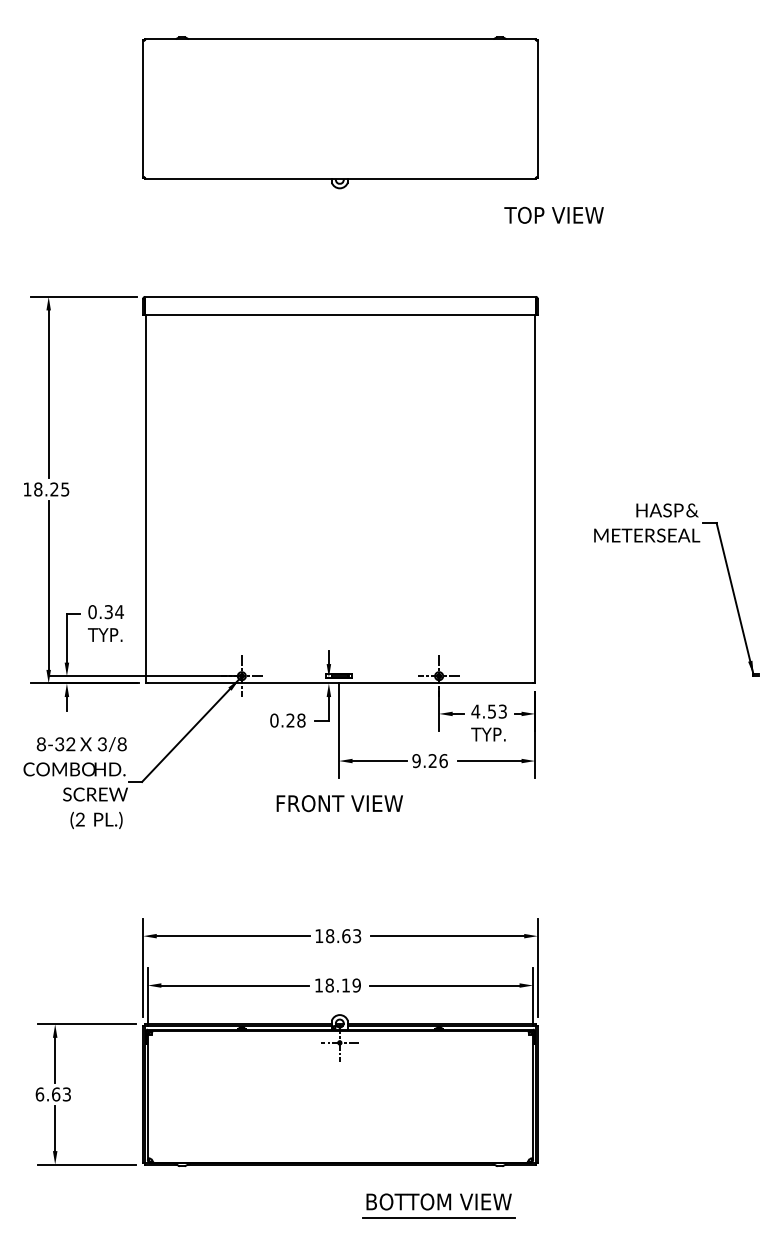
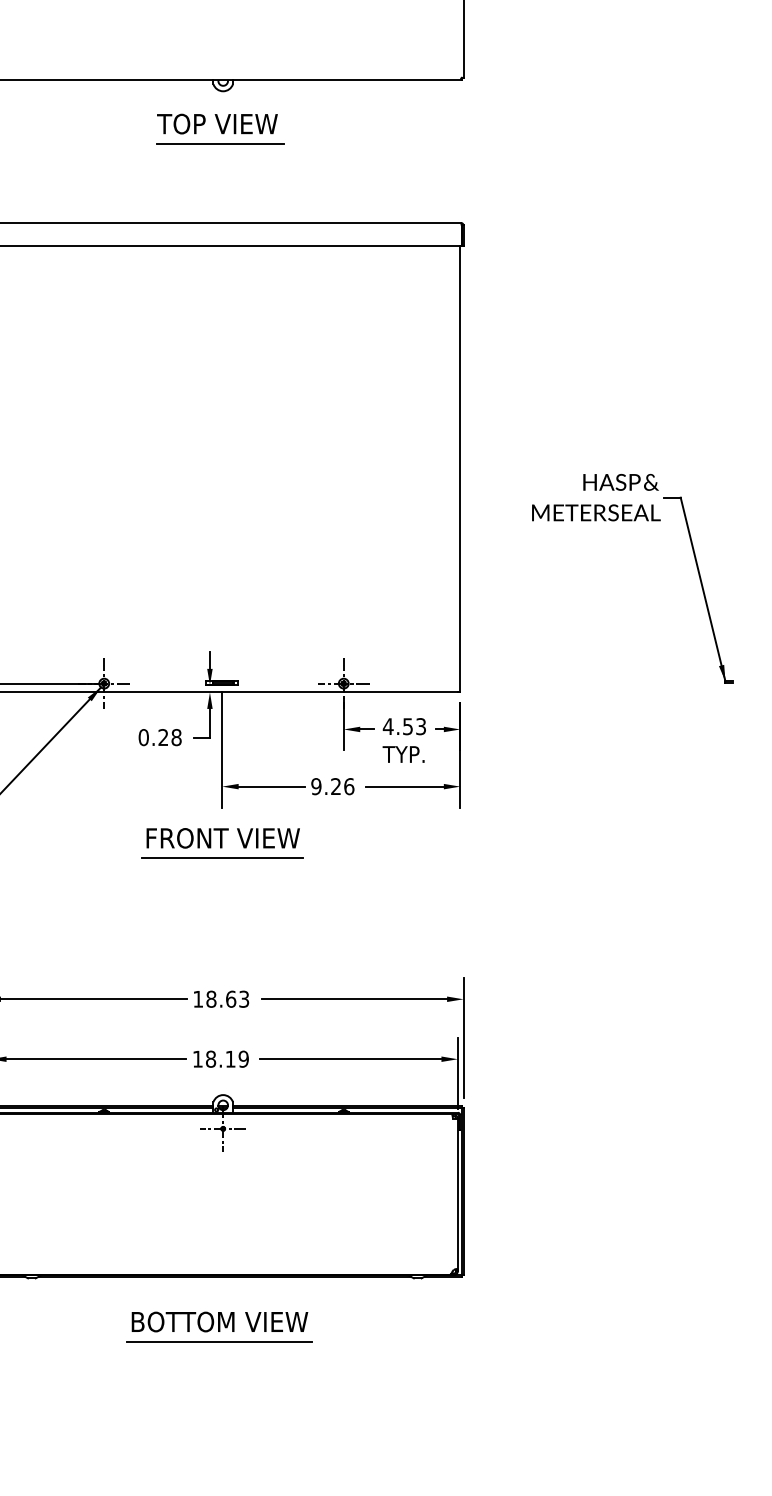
text: (553, 214) -> (216, 123), moved
line: (337, 231) -> (220, 143), added
line: (339, 819) -> (222, 857), added
part: (438, 1205) -> (219, 1326), moved

